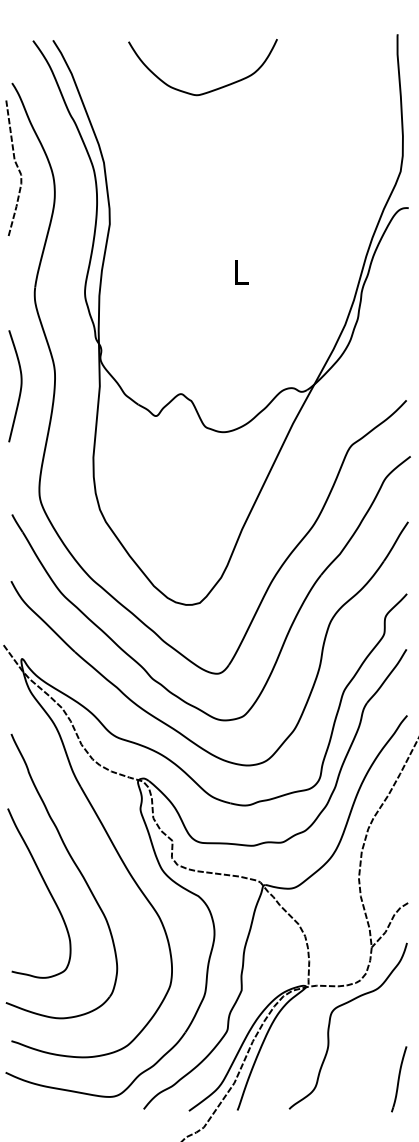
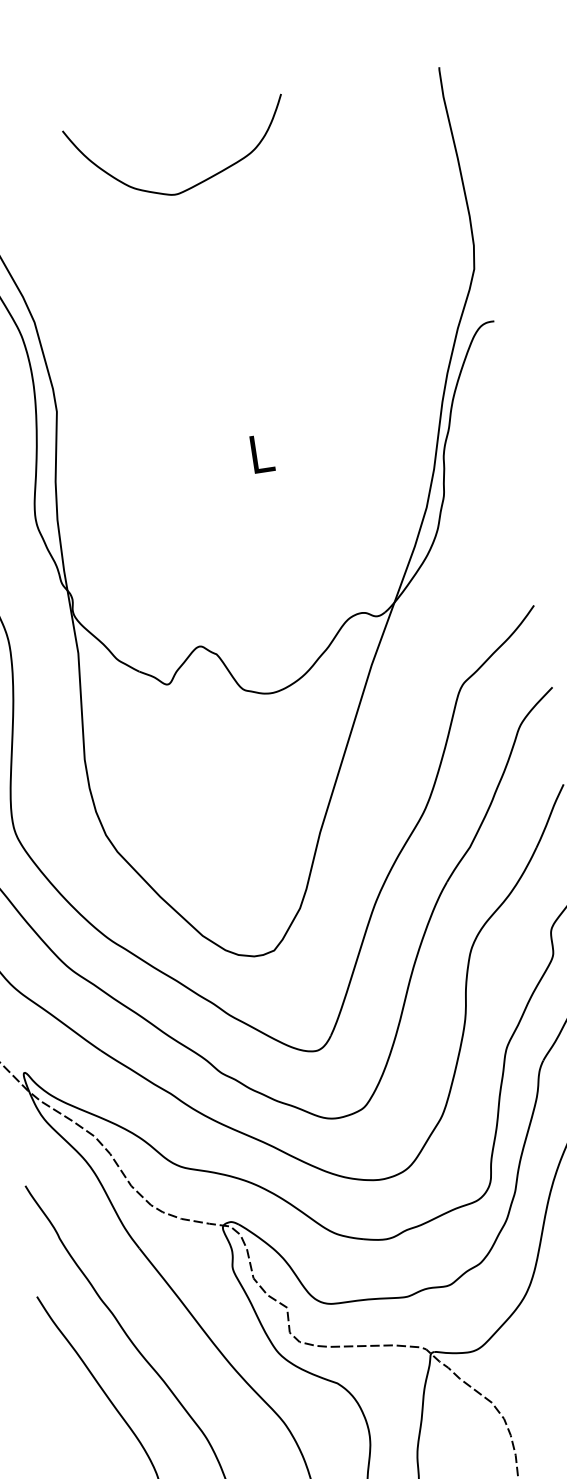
curve: (210, 90) -> (194, 184), moved

